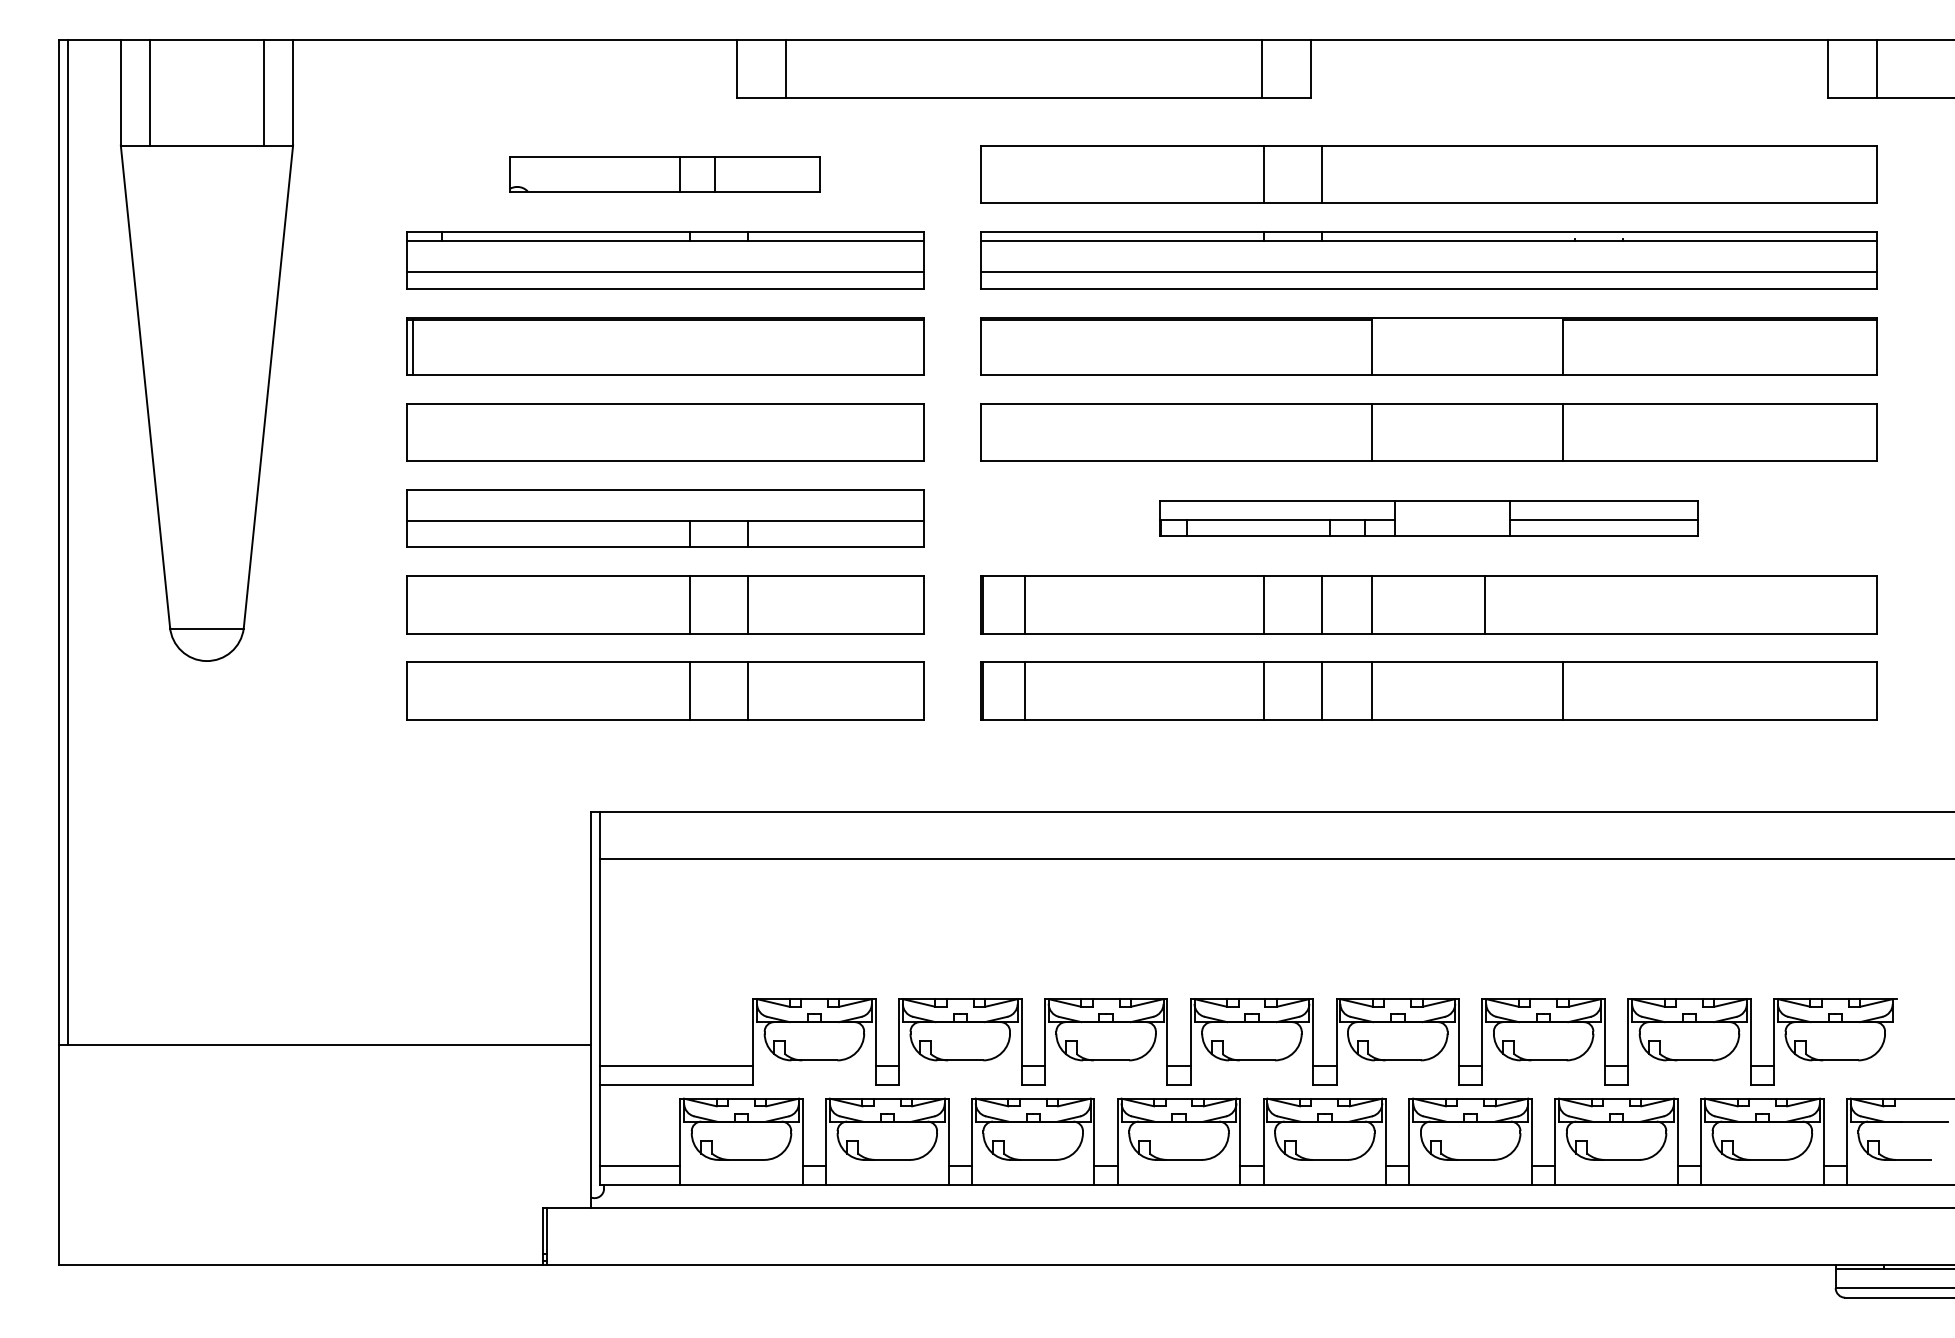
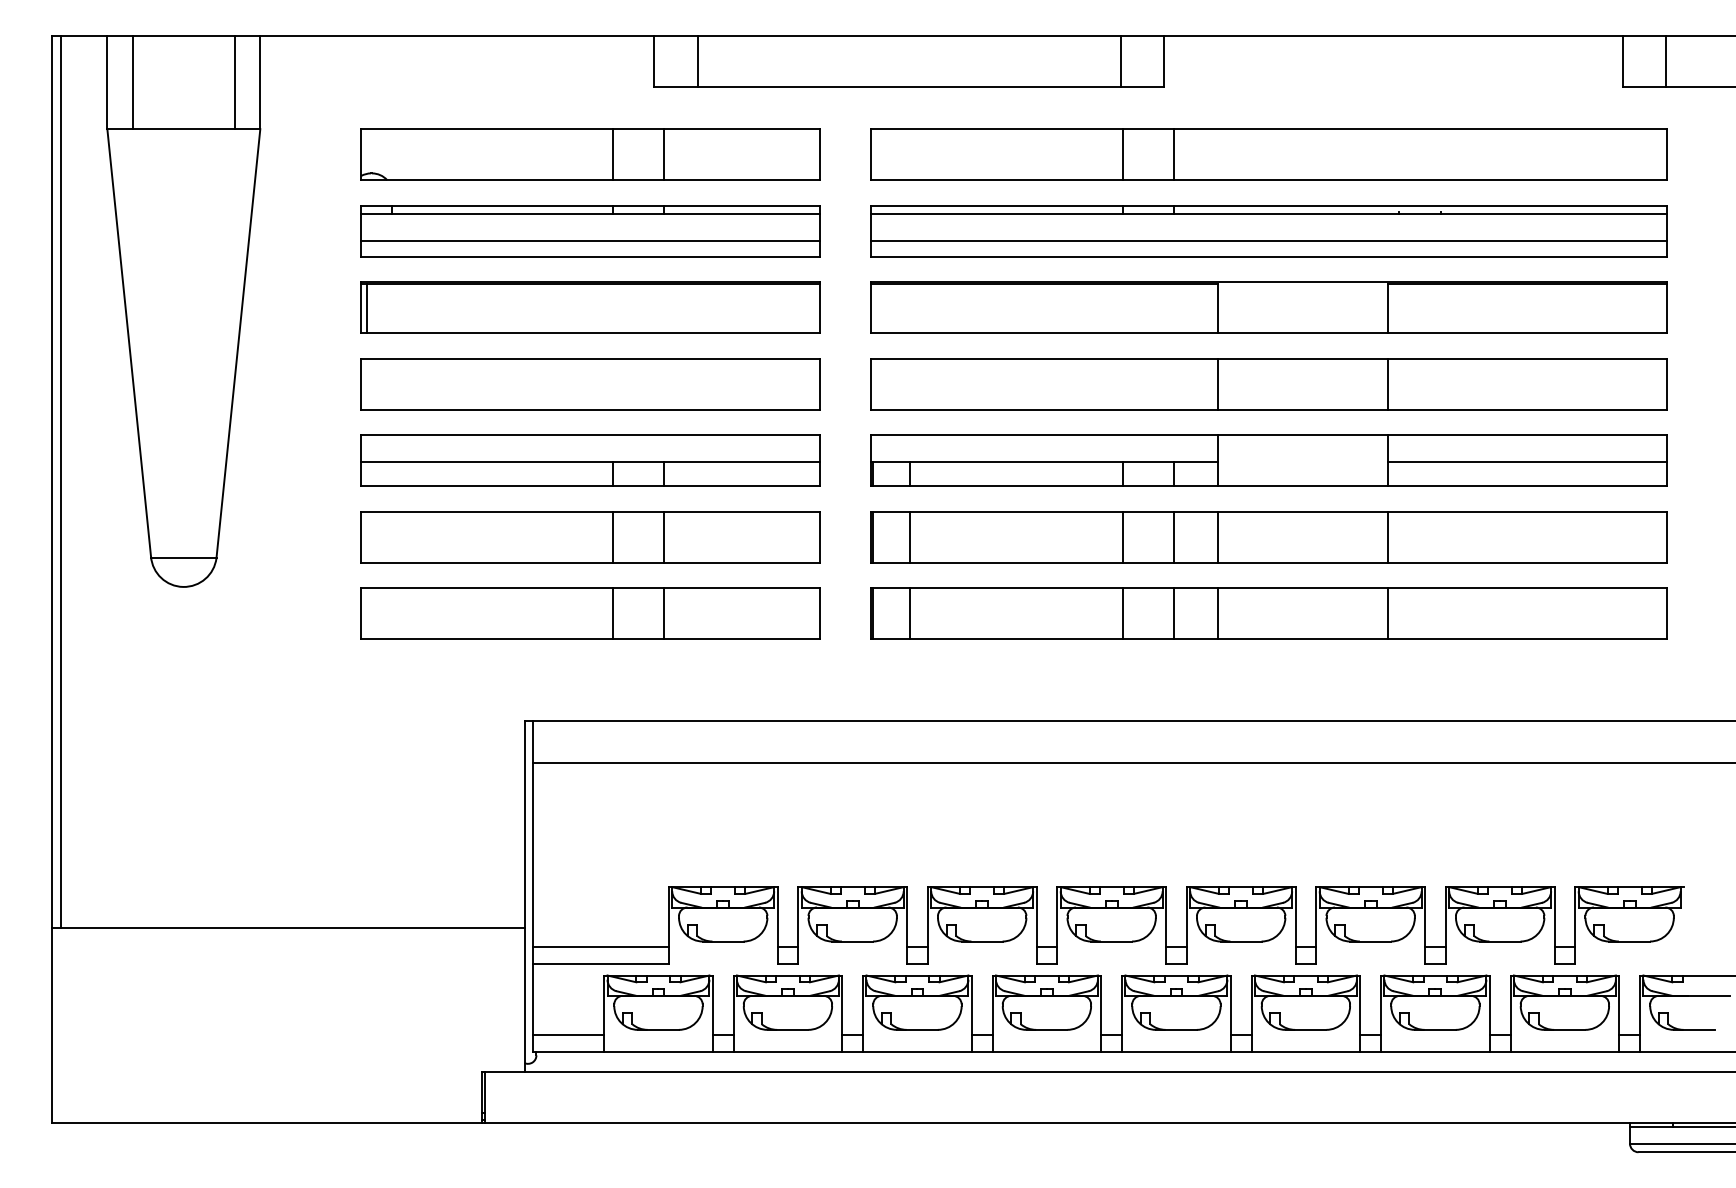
part: (665, 174) -> (590, 154), size x1.67
part: (1428, 518) -> (1268, 460), size x1.67
line: (1485, 604) -> (1388, 536), moved

